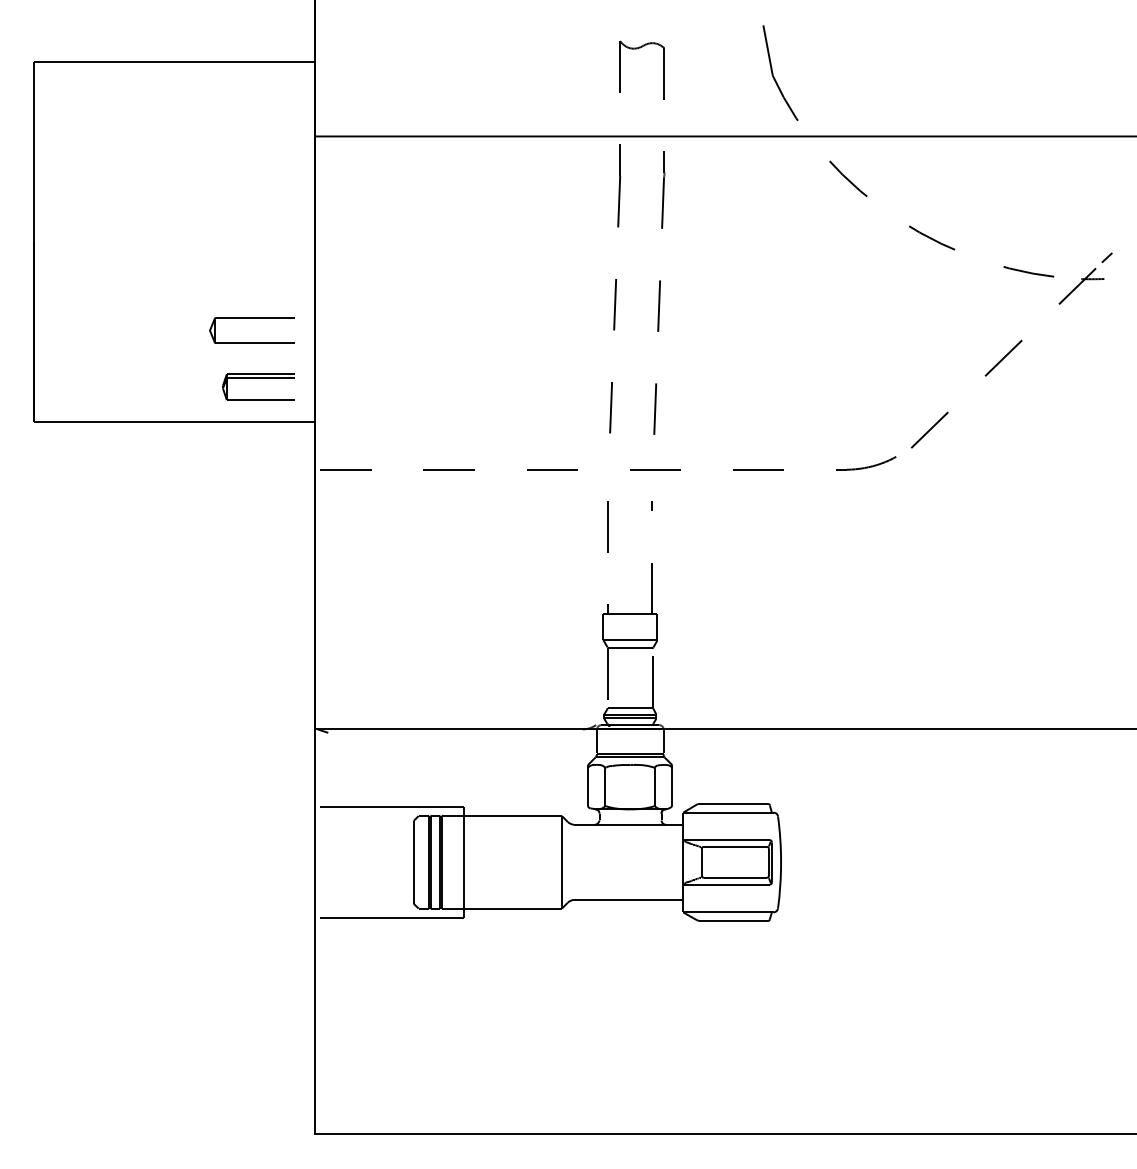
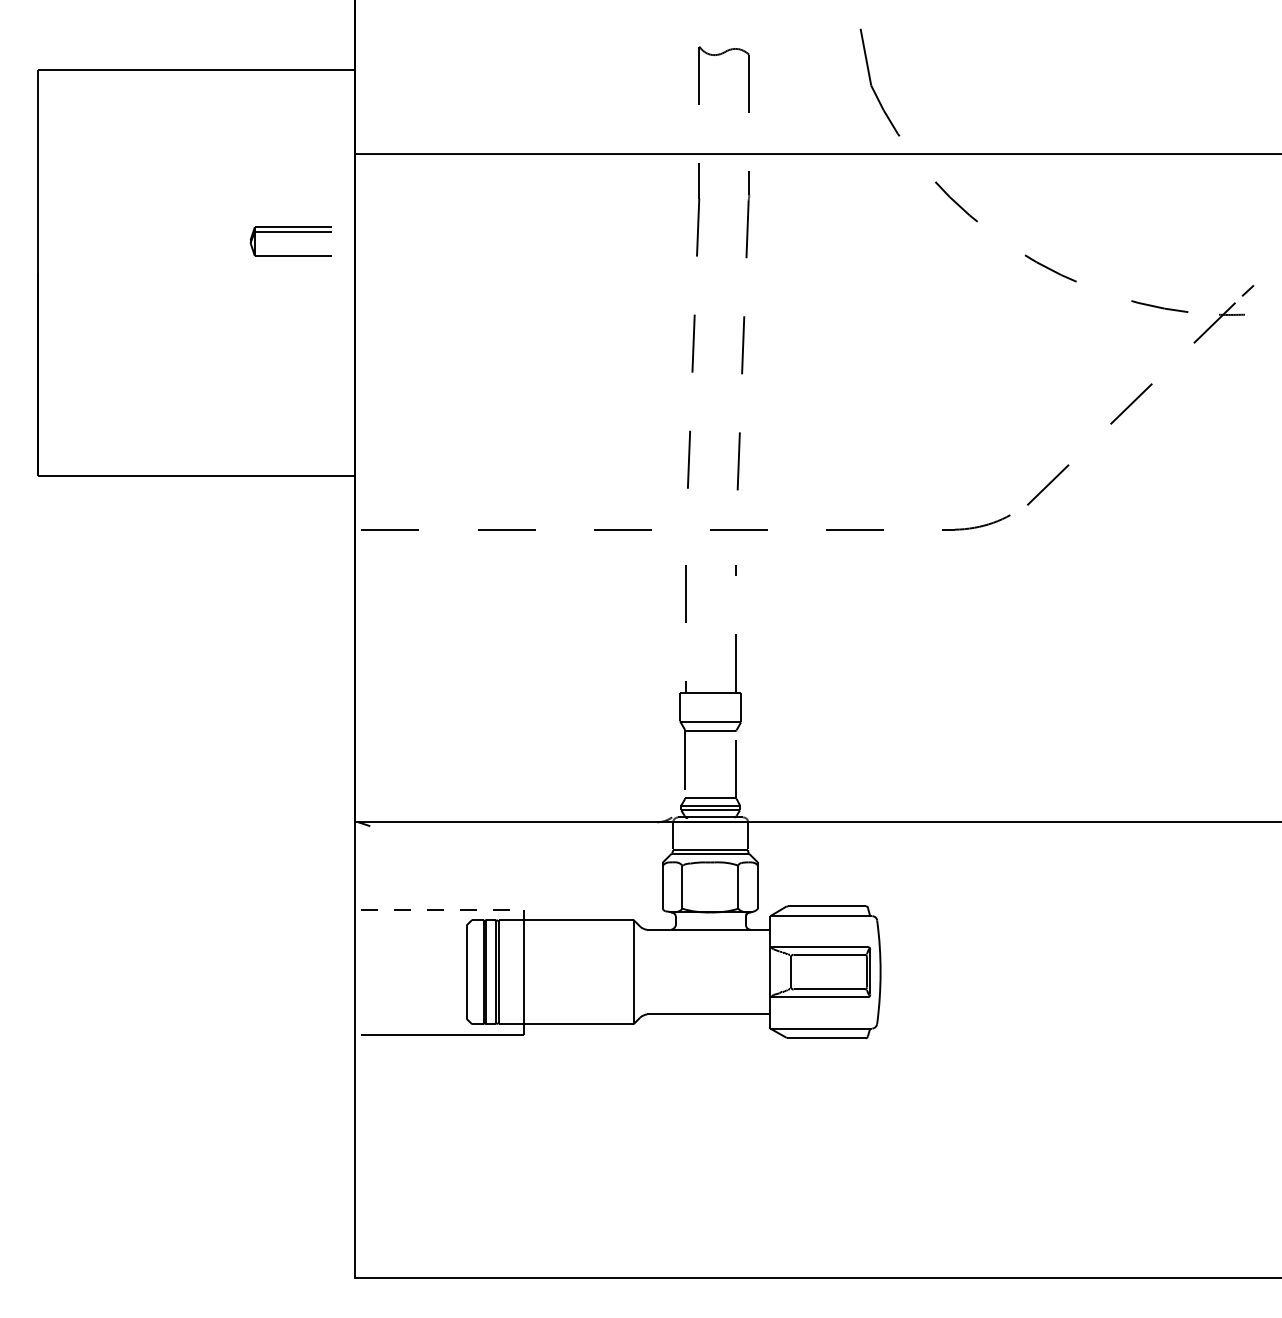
part: (252, 317) -> (284, 358), removed
part: (258, 379) -> (290, 232), moved
line: (392, 806) -> (442, 909), solid -> dashed

